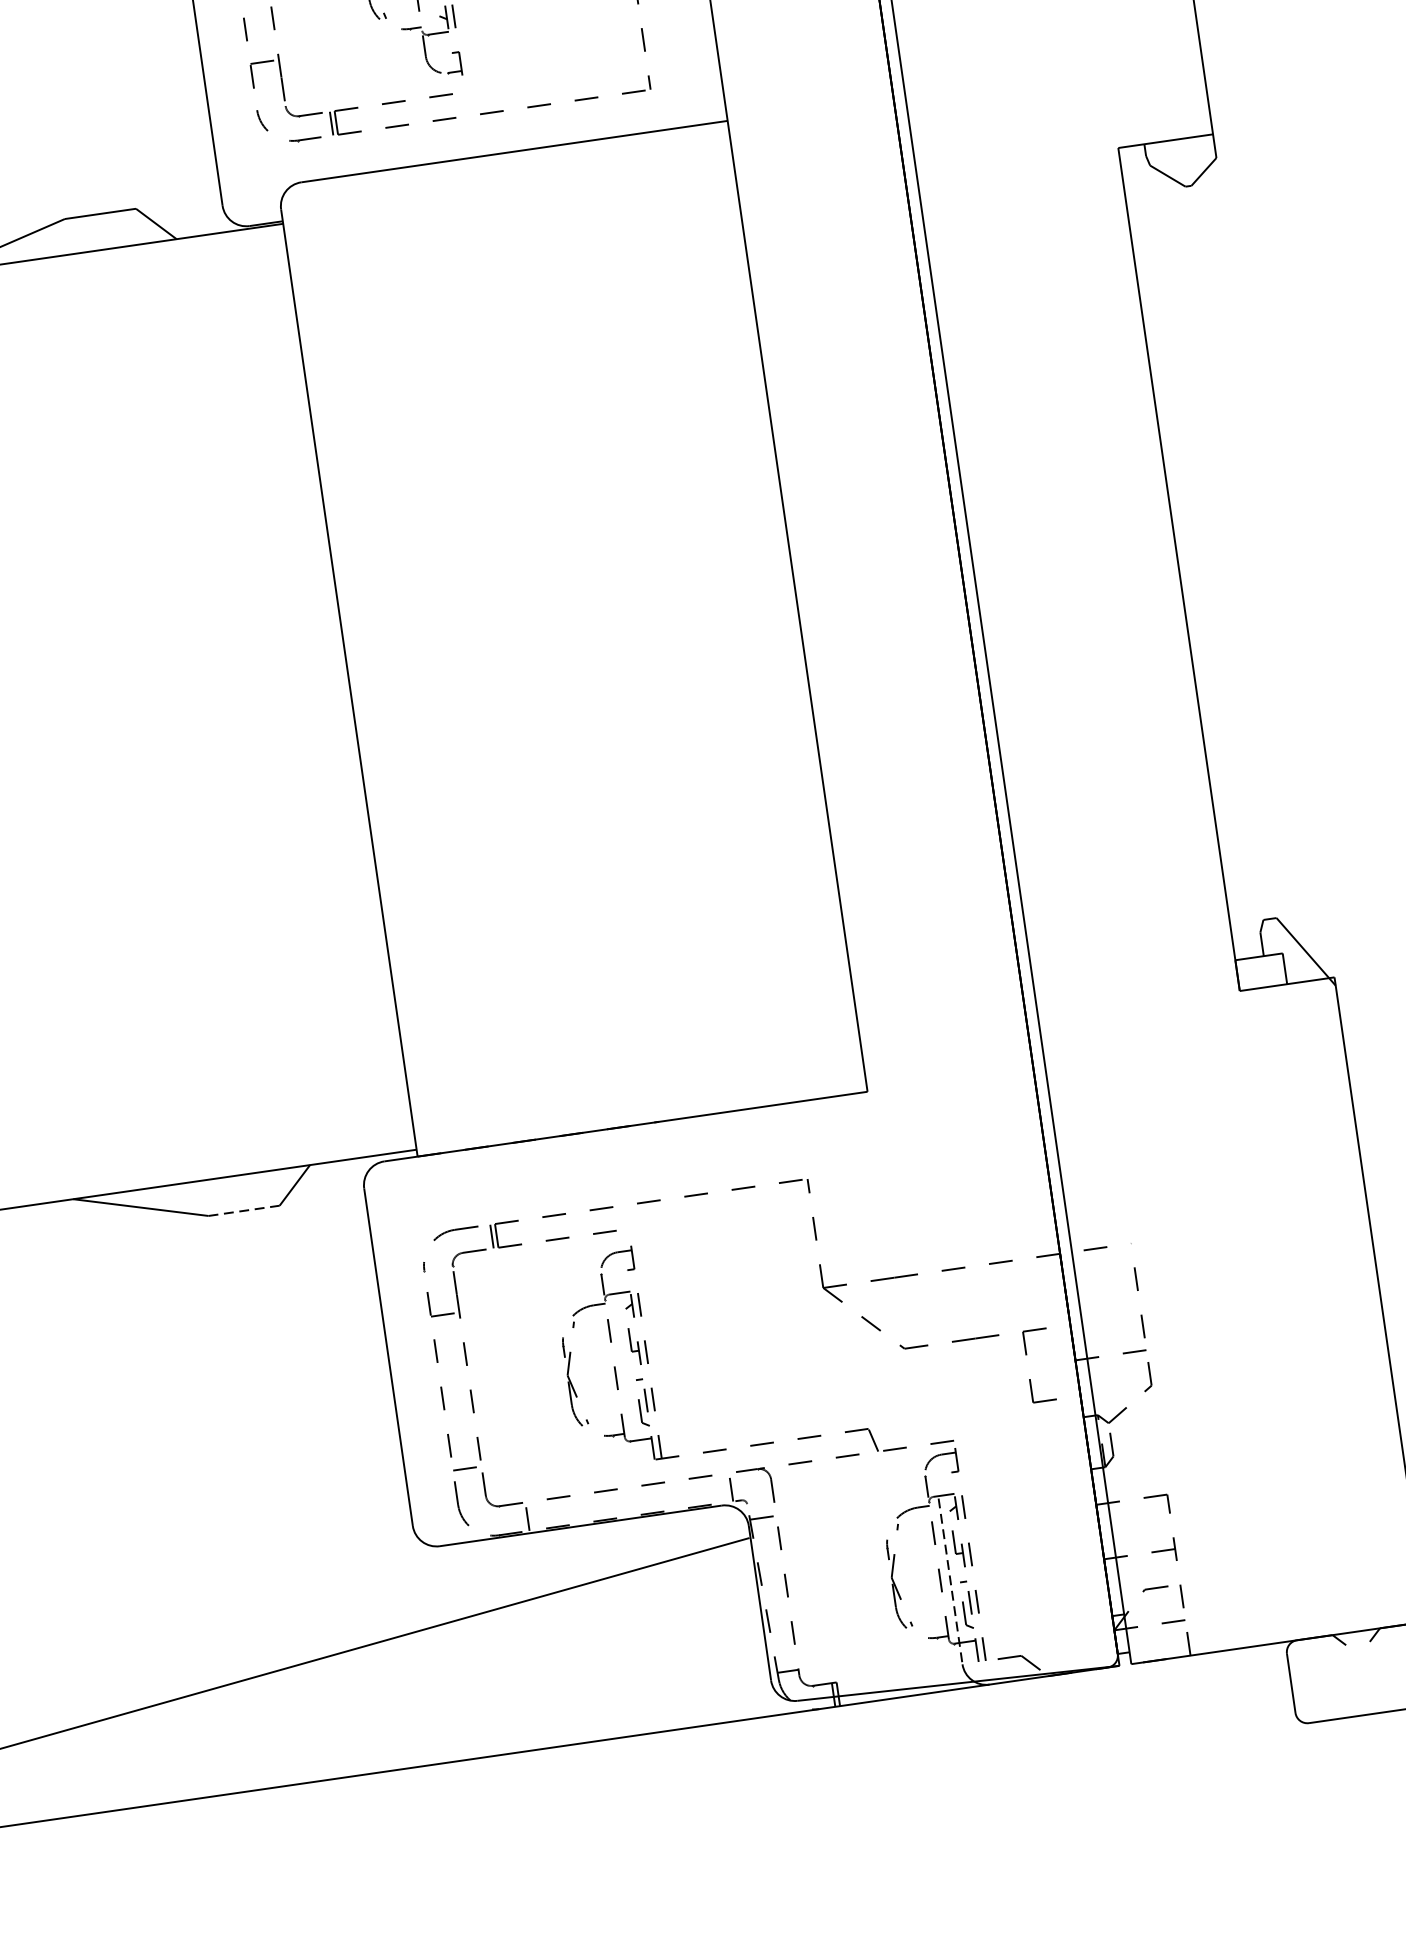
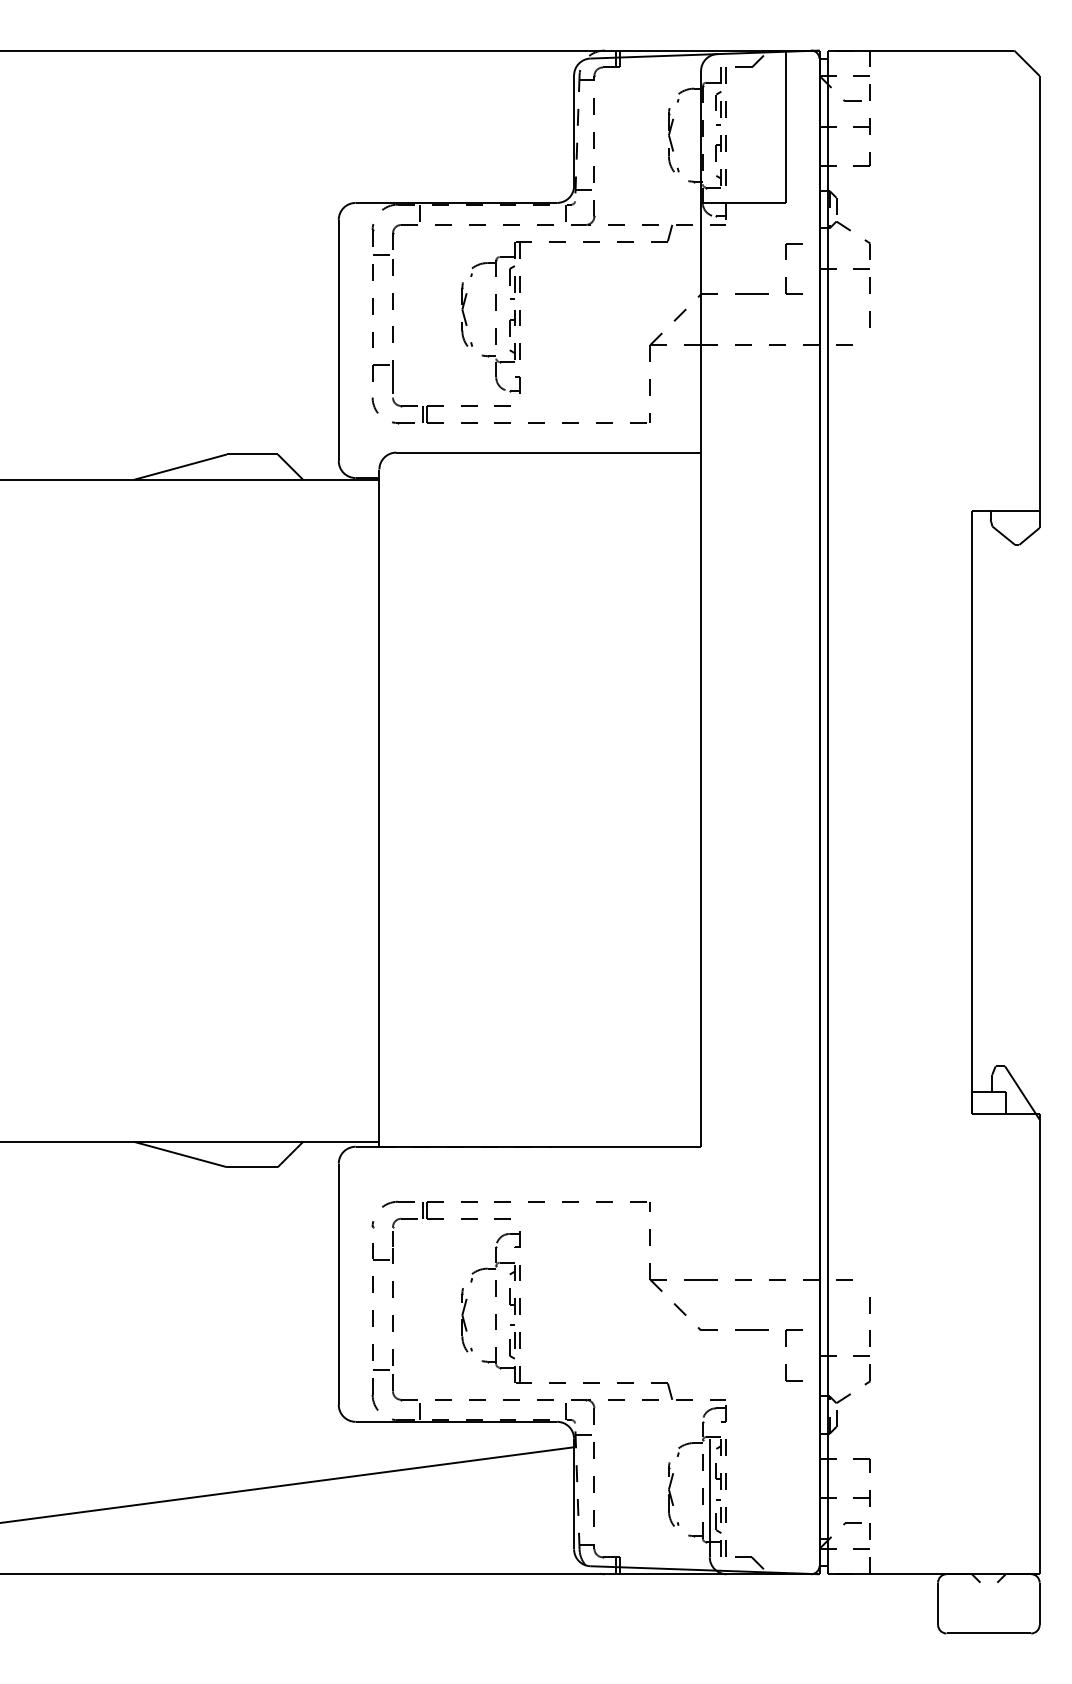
line: (244, 1211) -> (252, 1167), dashed -> solid
line: (950, 1582) -> (709, 1498), dashed -> solid

